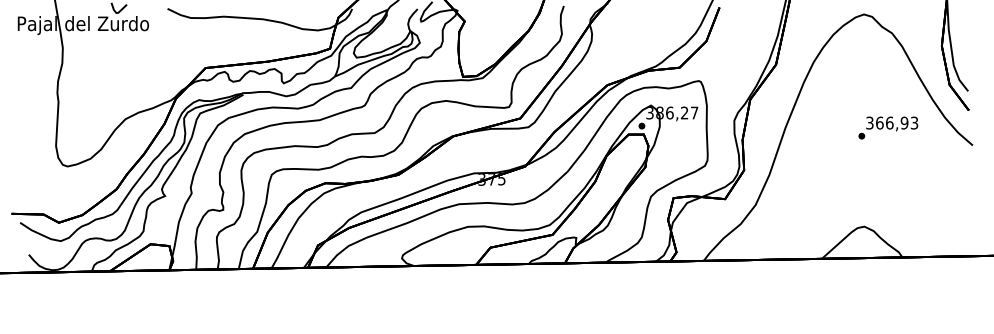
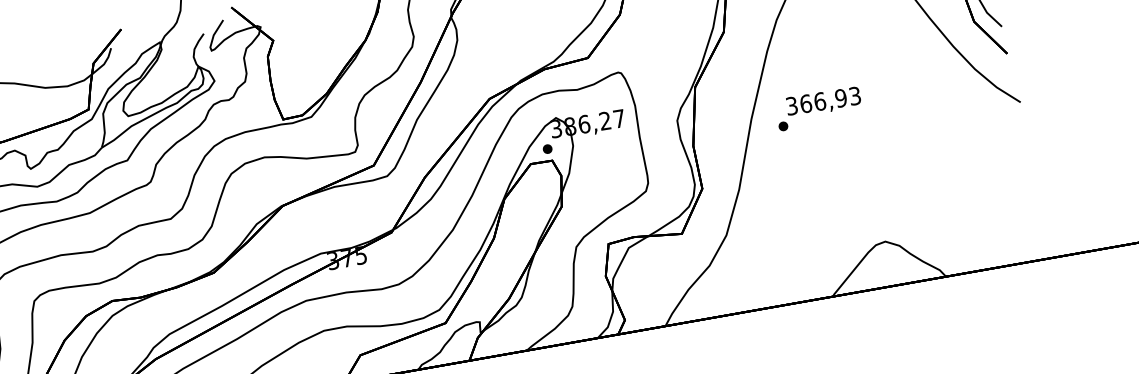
text: (888, 127) -> (819, 108), moved

